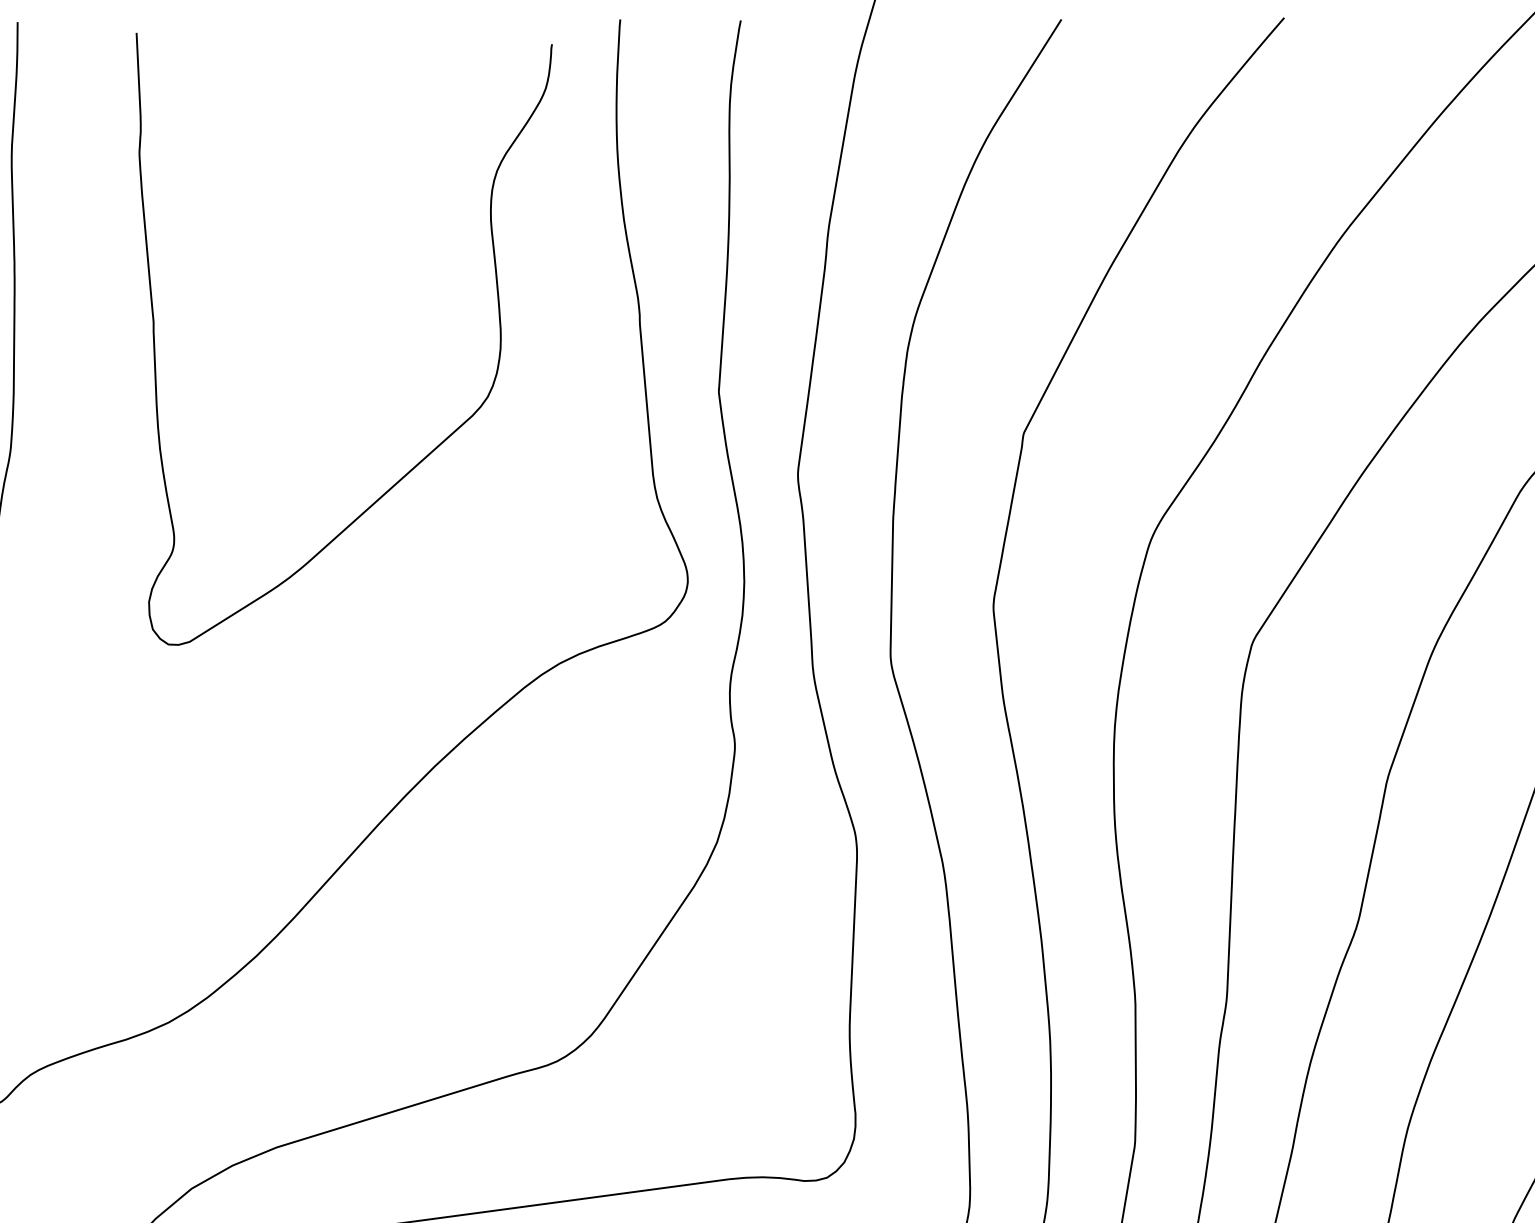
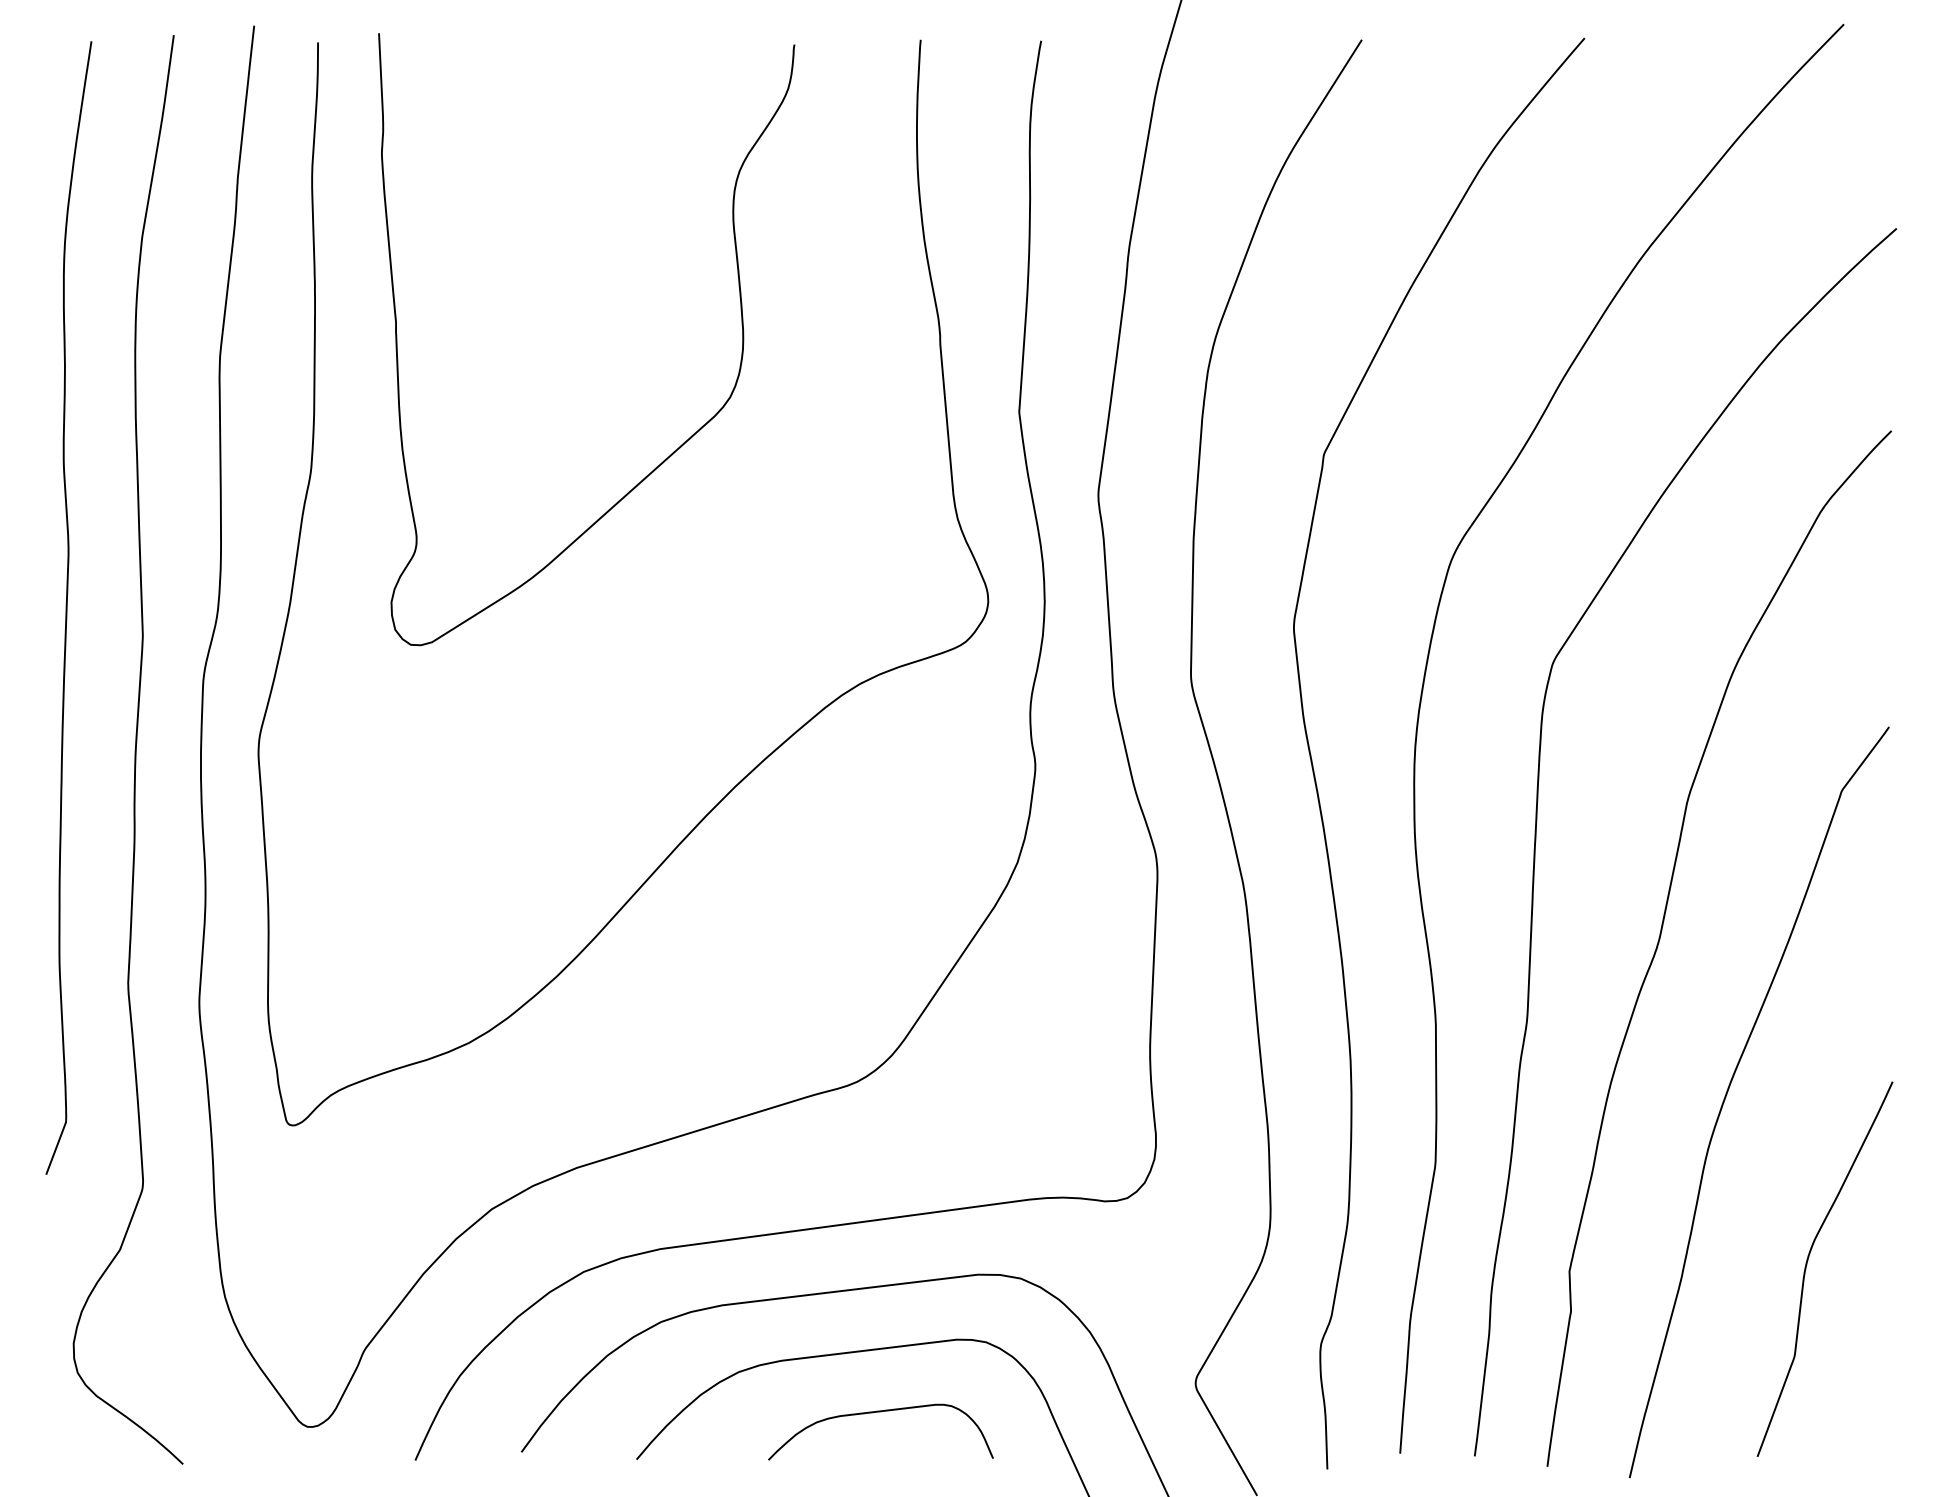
curve: (442, 441) -> (684, 441), moved

